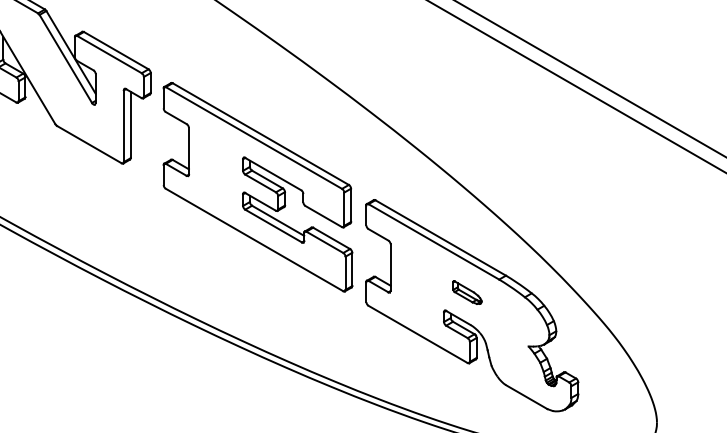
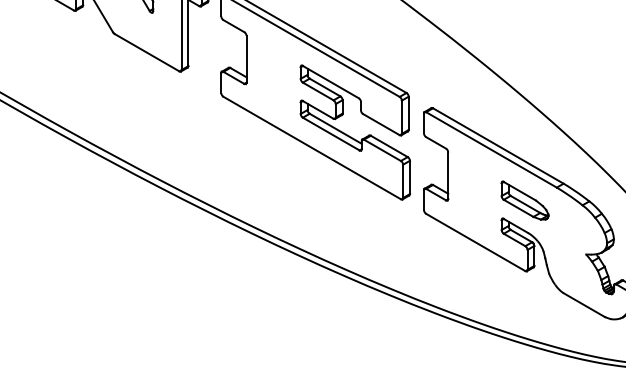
part: (467, 292) -> (525, 200), size x1.67

